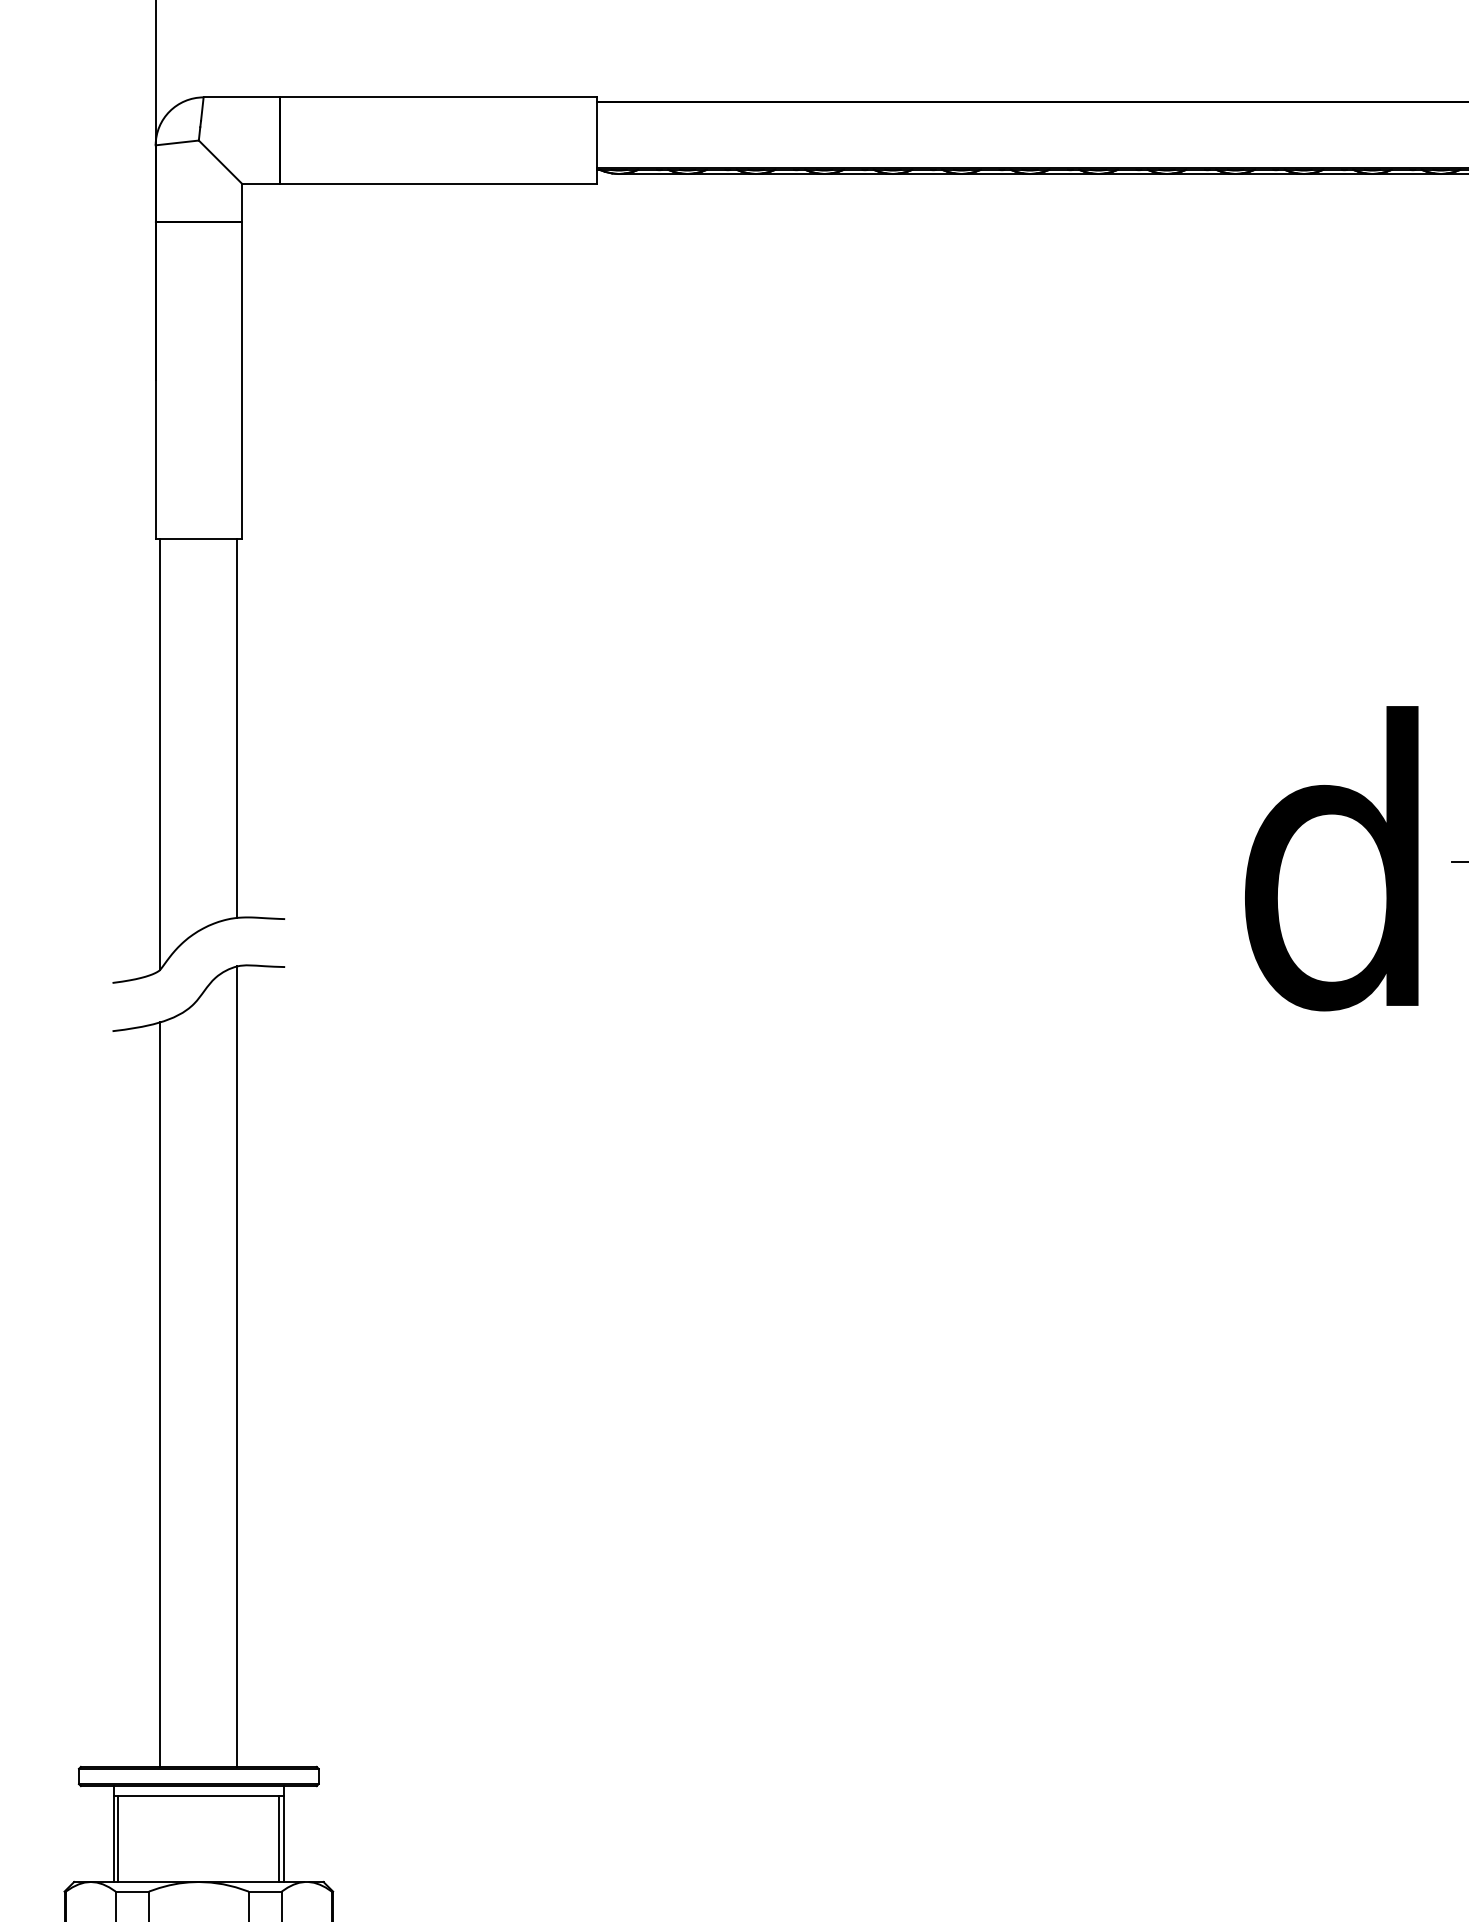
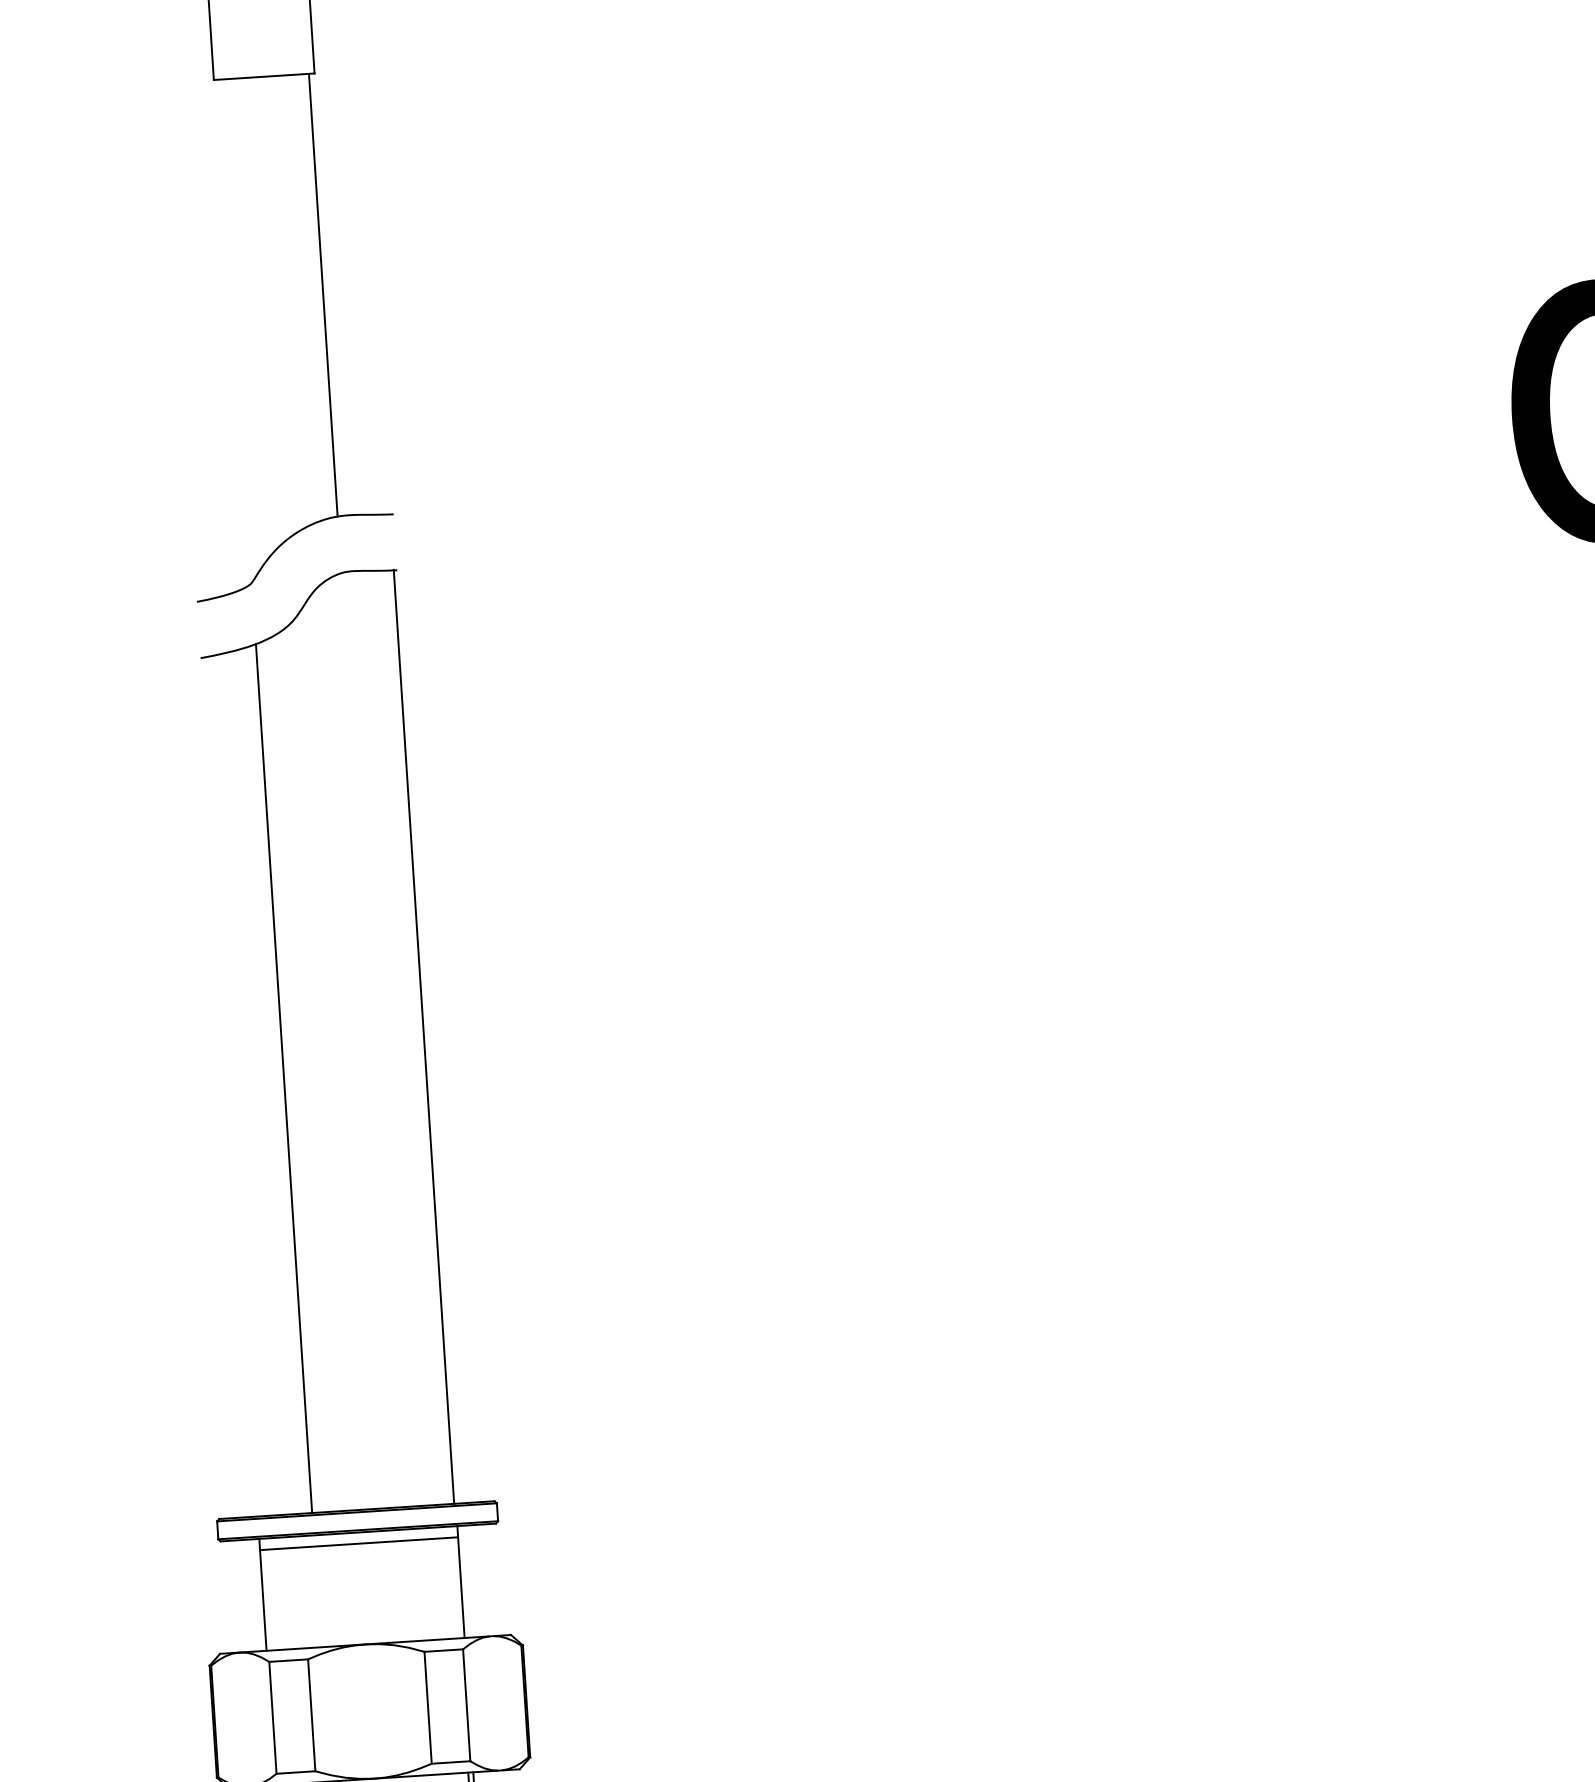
line: (160, 754) -> (235, 331), removed
line: (237, 1366) -> (424, 1036), moved
line: (118, 1838) -> (268, 1599), removed
line: (279, 1838) -> (456, 1587), removed

